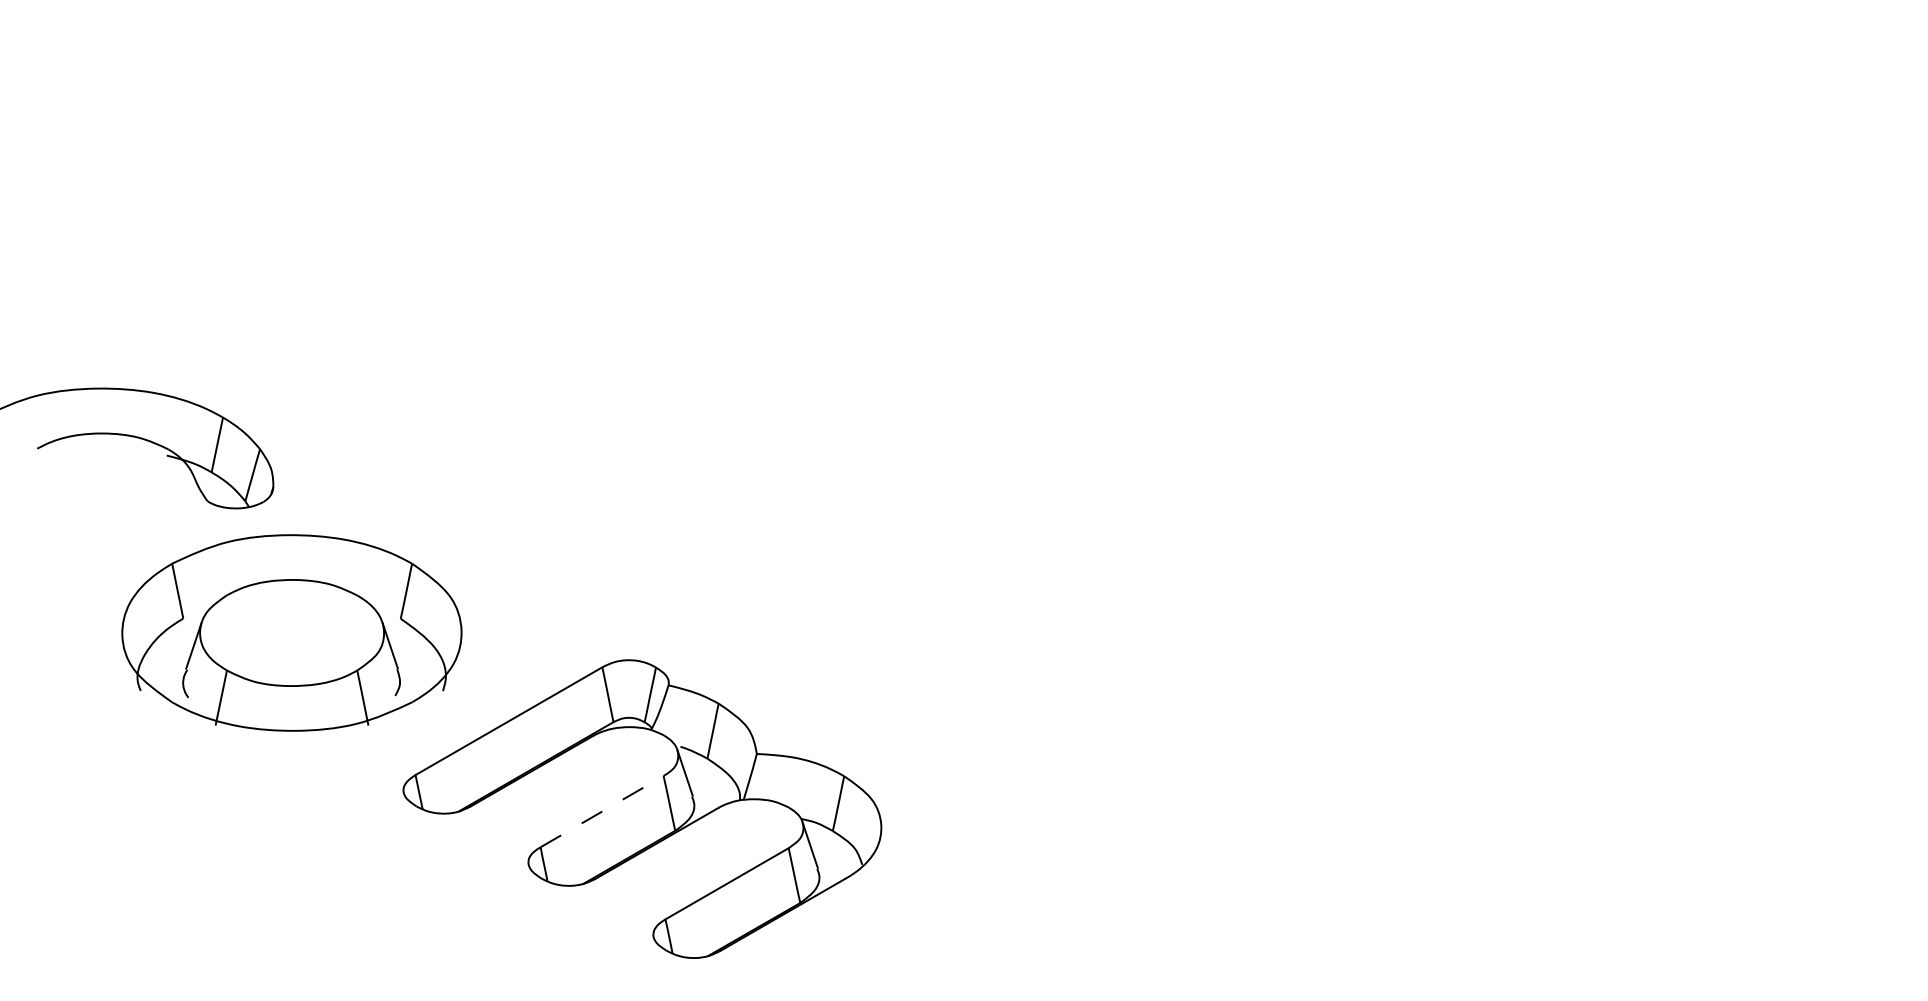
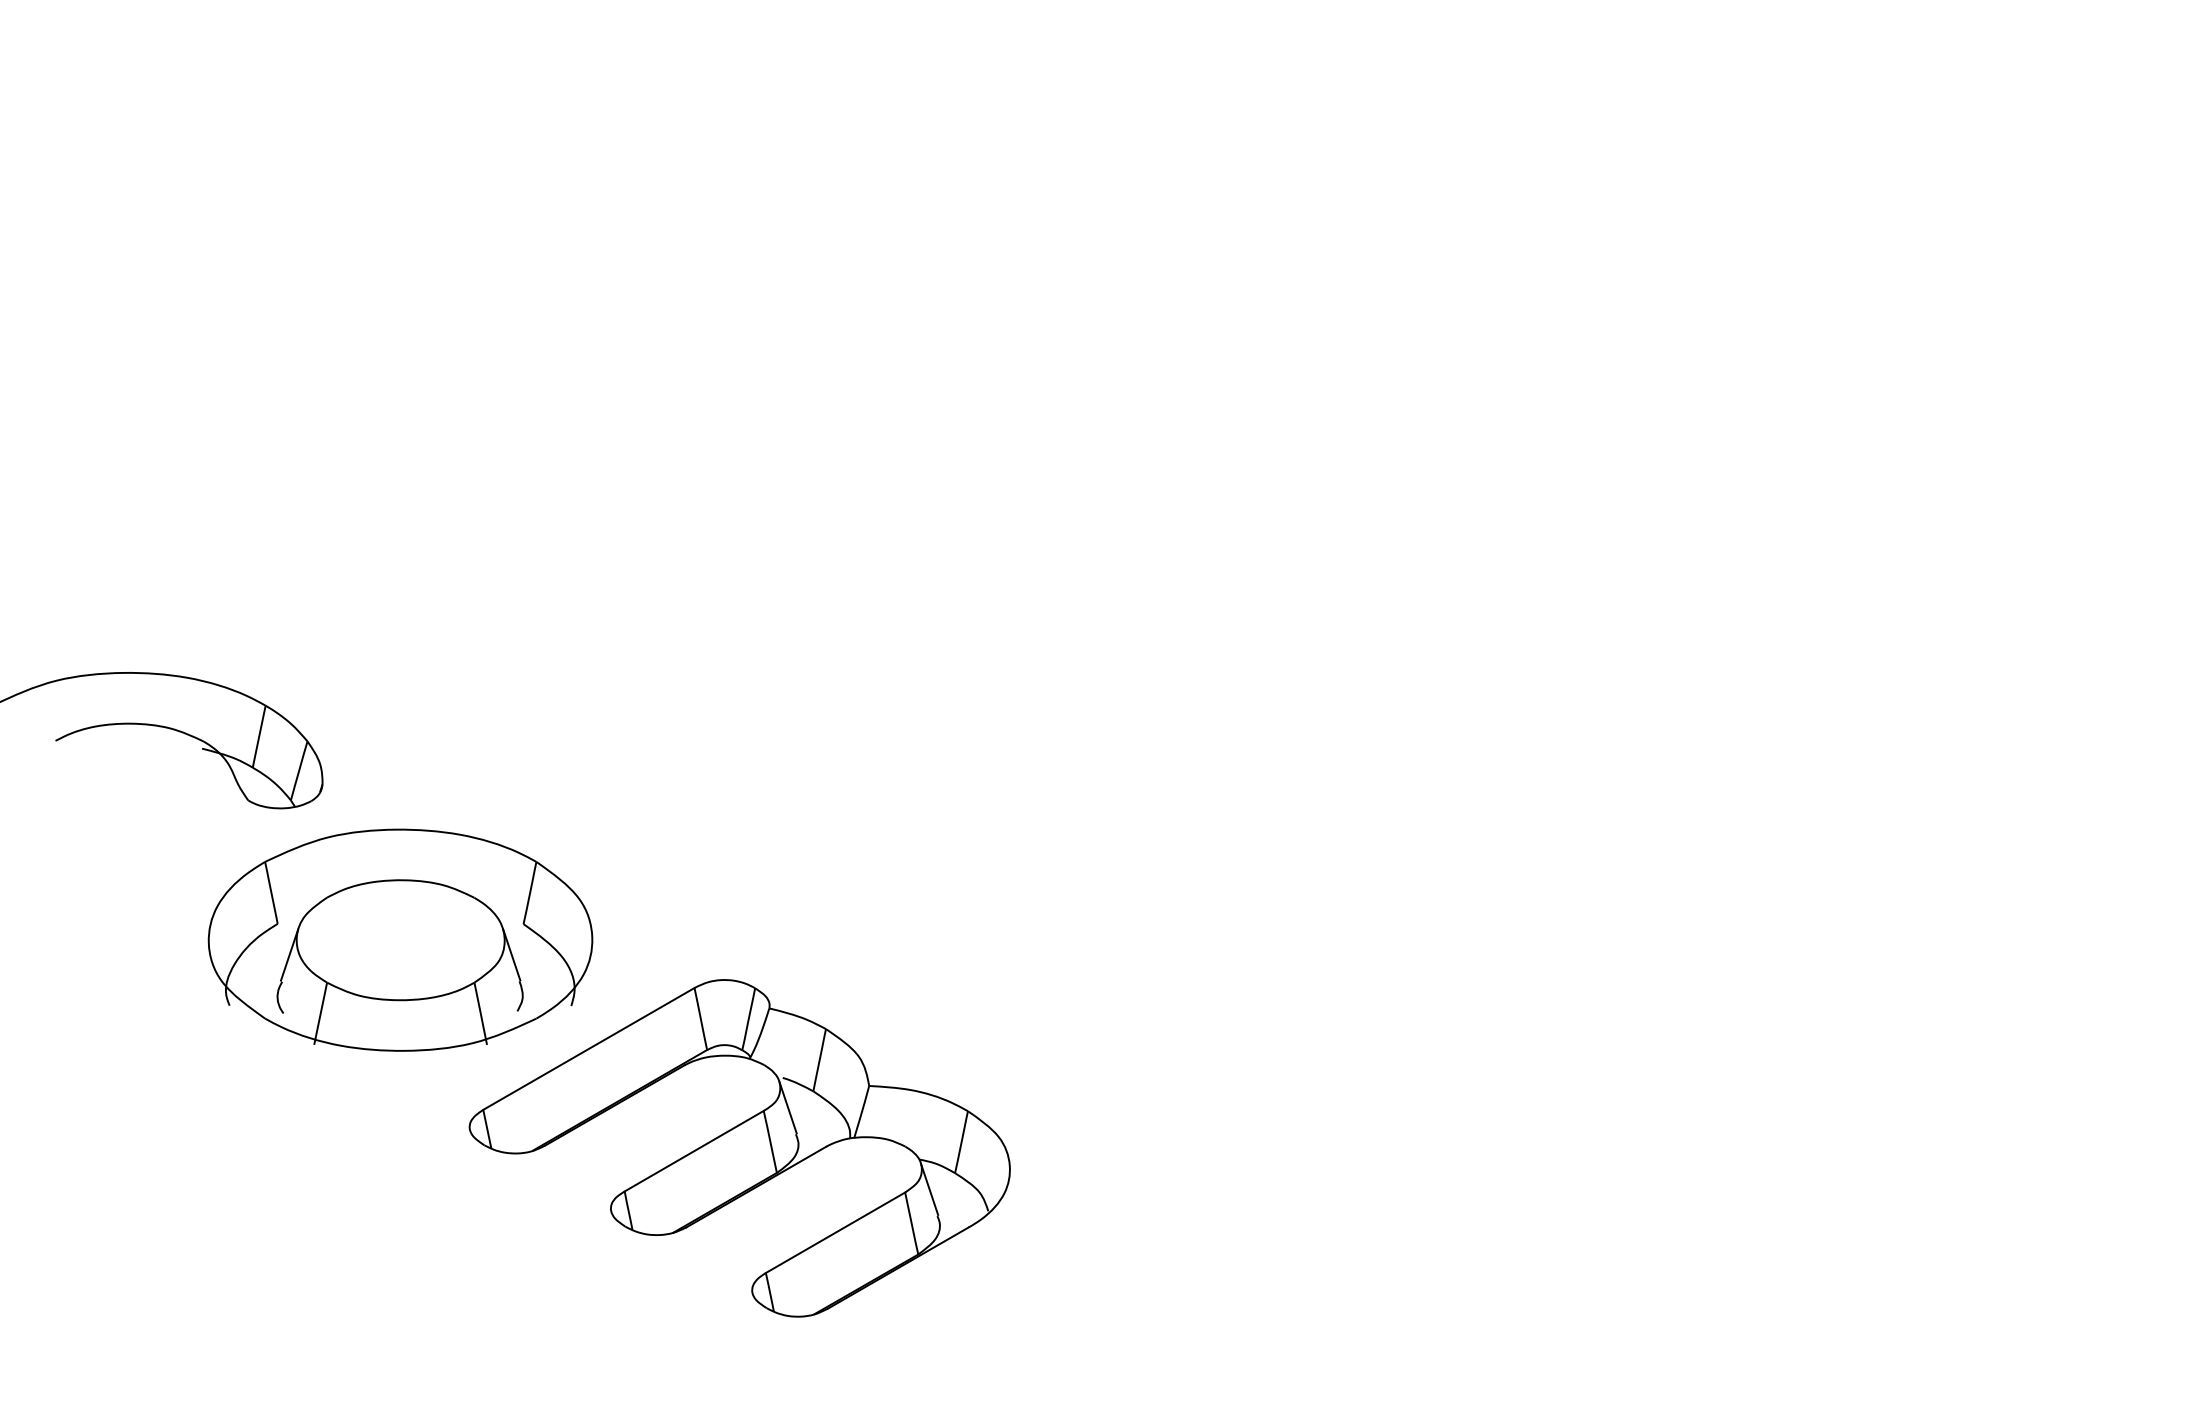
part: (291, 632) -> (400, 939), moved
line: (602, 811) -> (694, 1150), dashed -> solid

